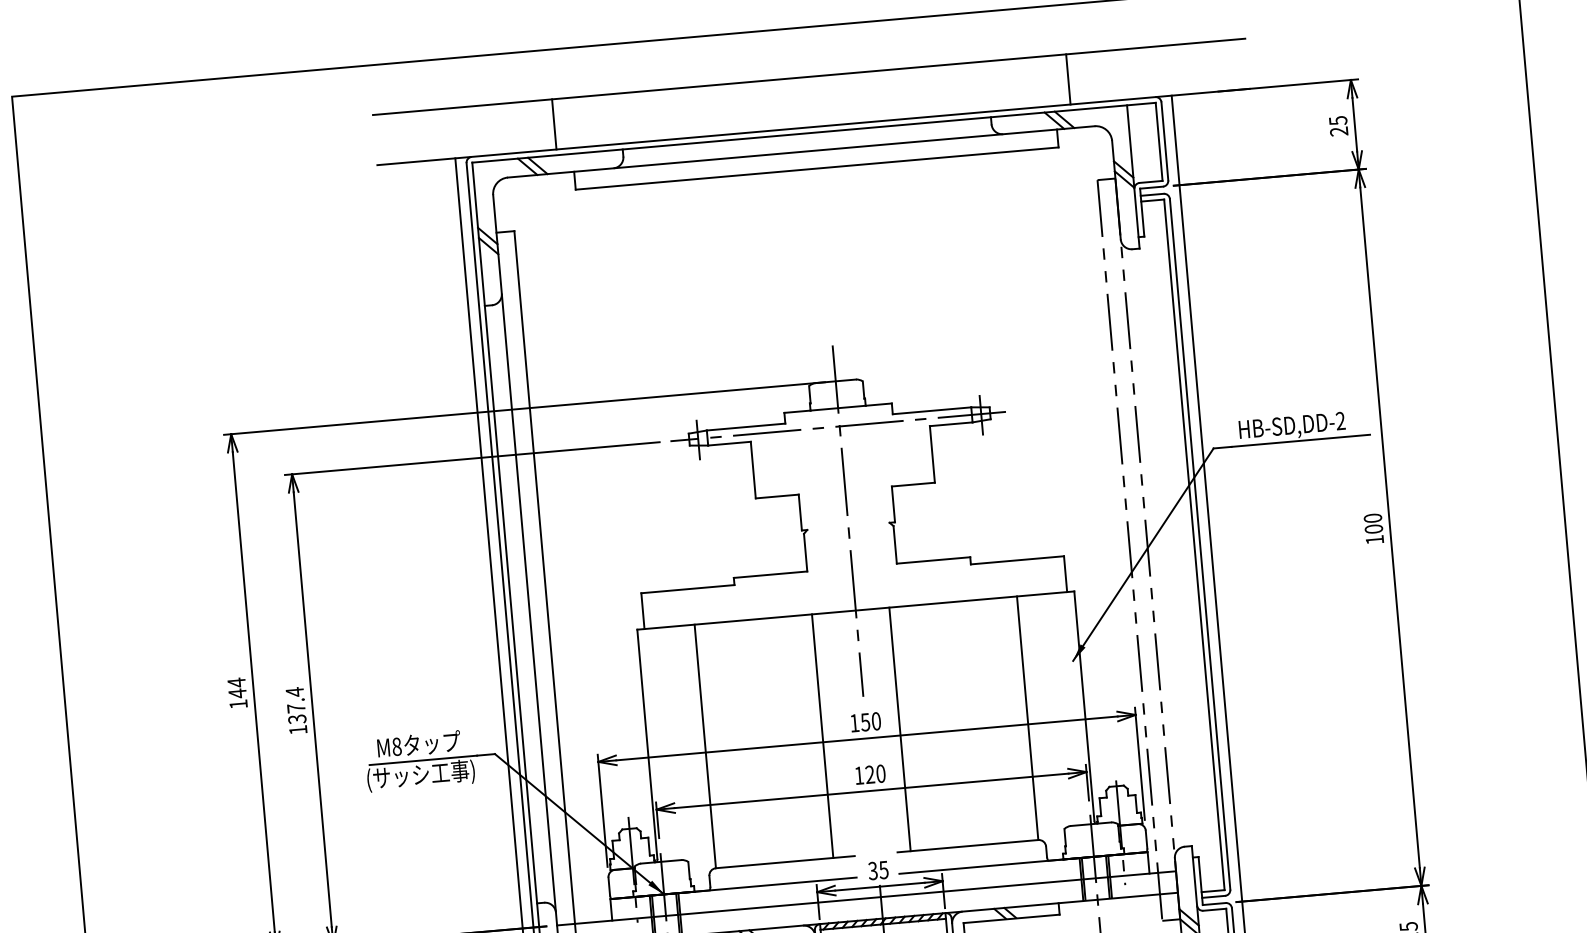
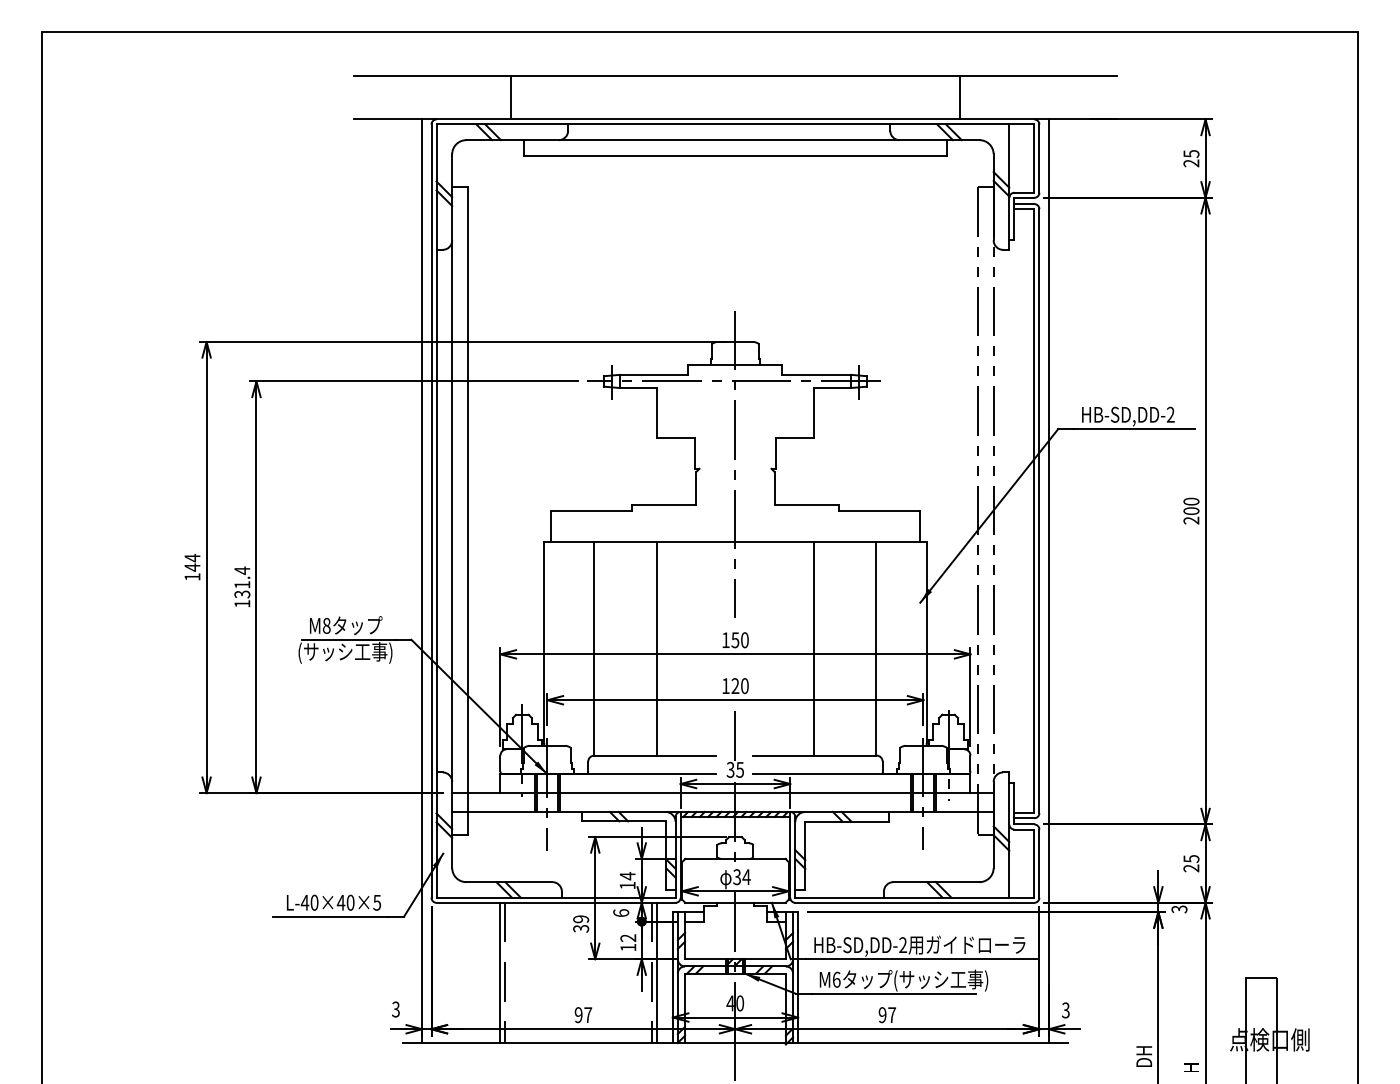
text: (1374, 539) -> (1191, 520), 100 -> 200
text: (296, 707) -> (242, 584), 137.4 -> 131.4
line: (899, 728) -> (813, 648), moved
line: (823, 735) -> (657, 648), moved
line: (875, 831) -> (735, 735), added

